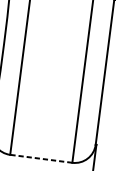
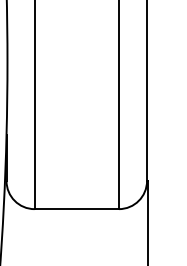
line: (41, 159) -> (76, 209), dashed -> solid

